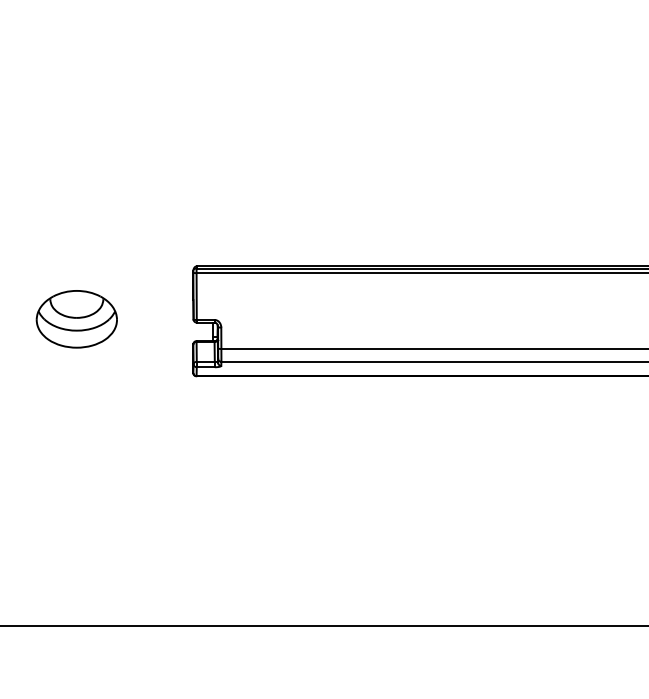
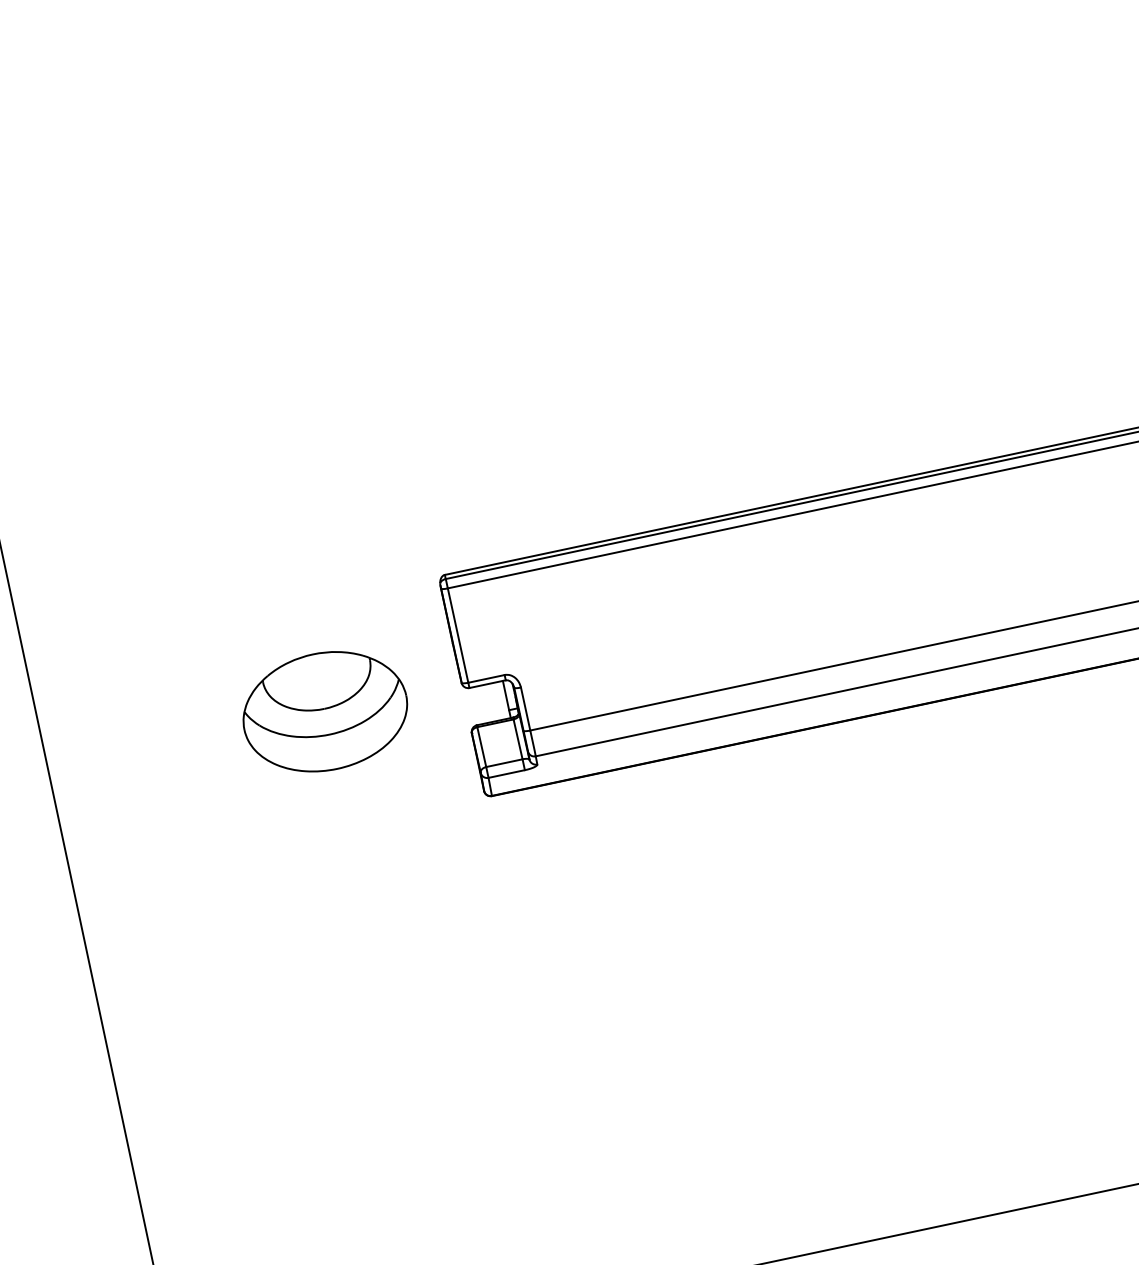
part: (76, 319) -> (324, 712), moved

